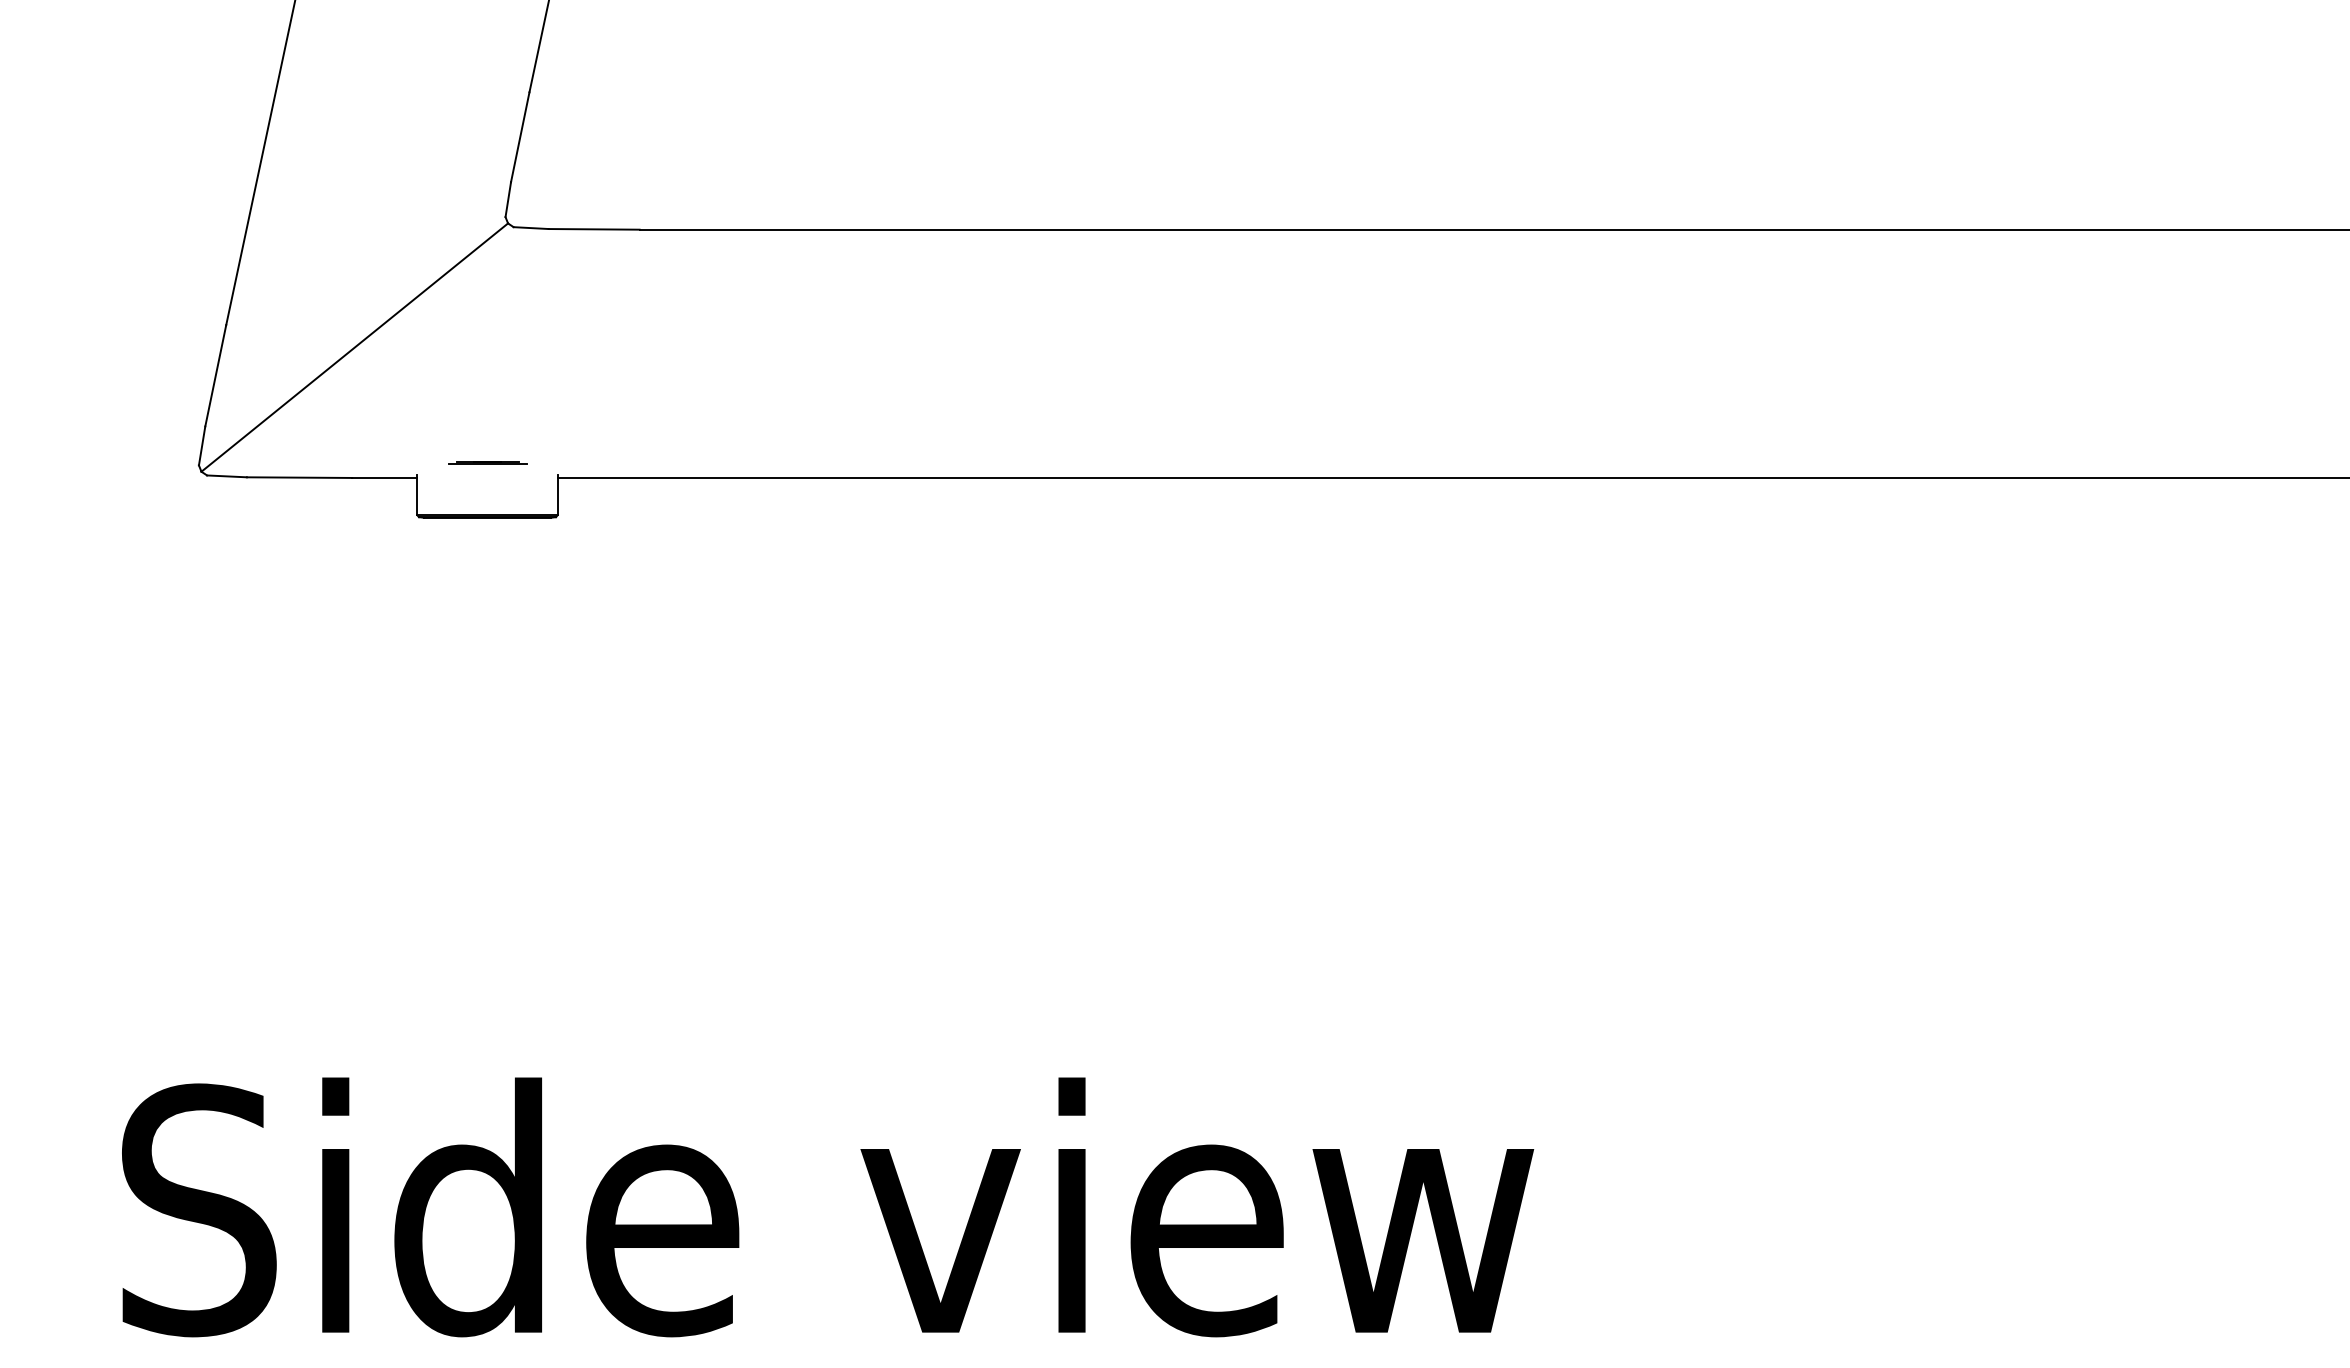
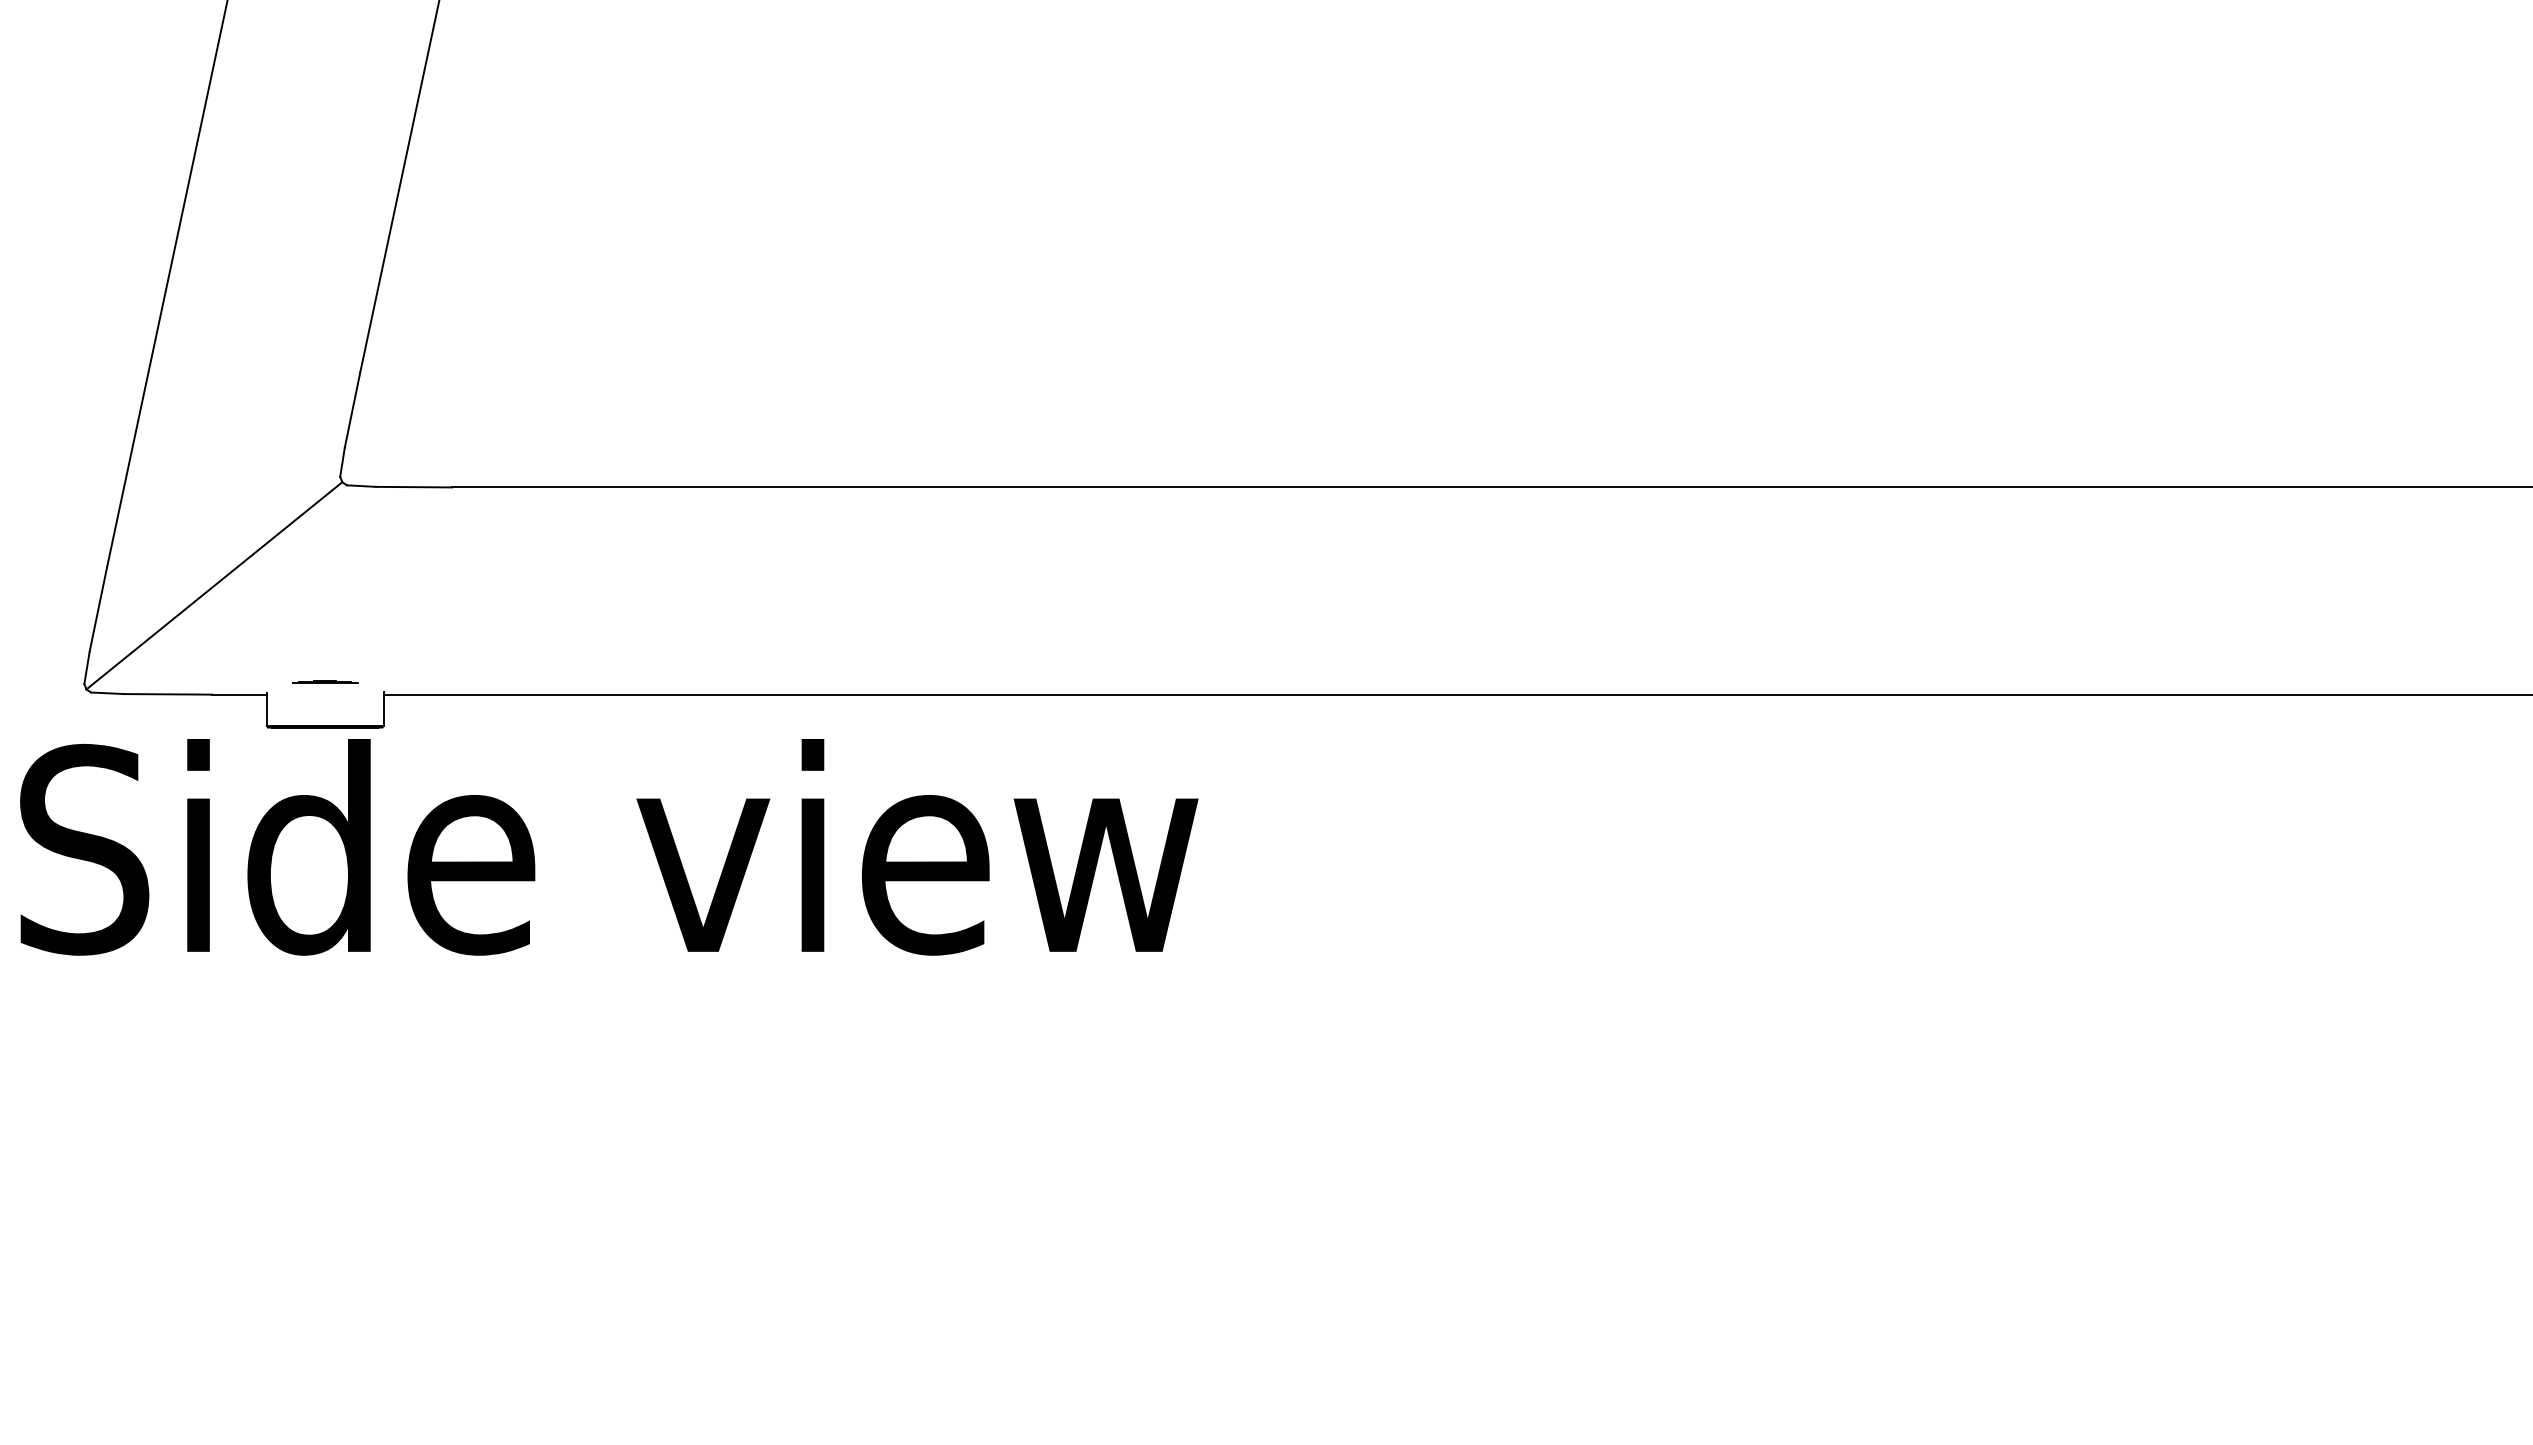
text: (828, 1207) -> (609, 847), moved

